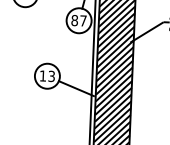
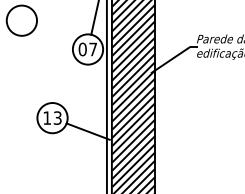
text: (74, 20) -> (82, 49), 87 -> 07

